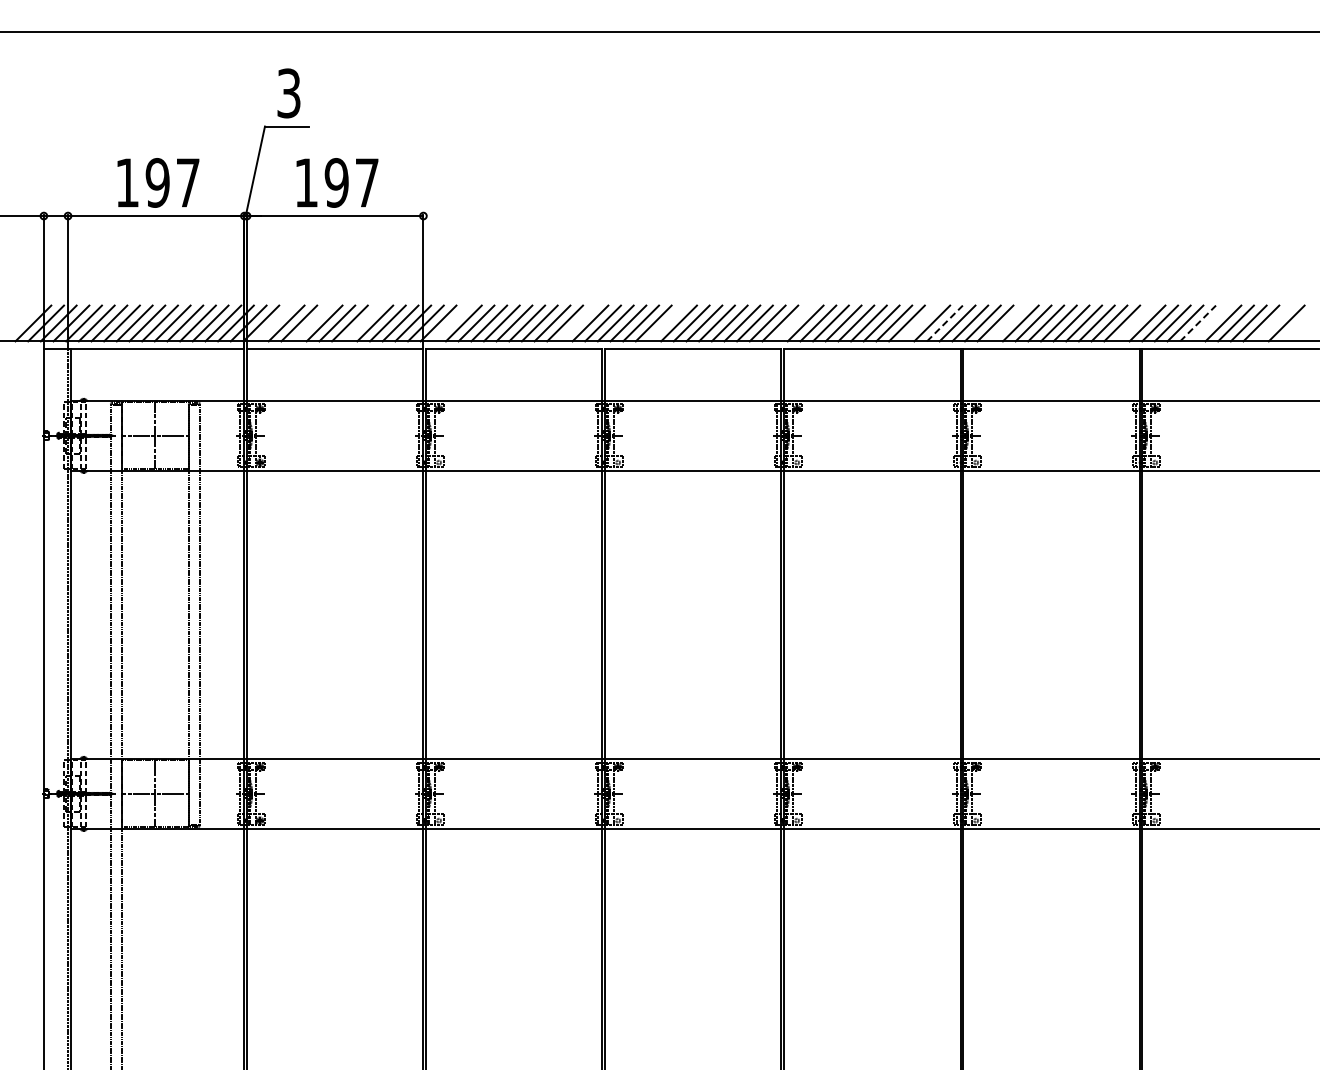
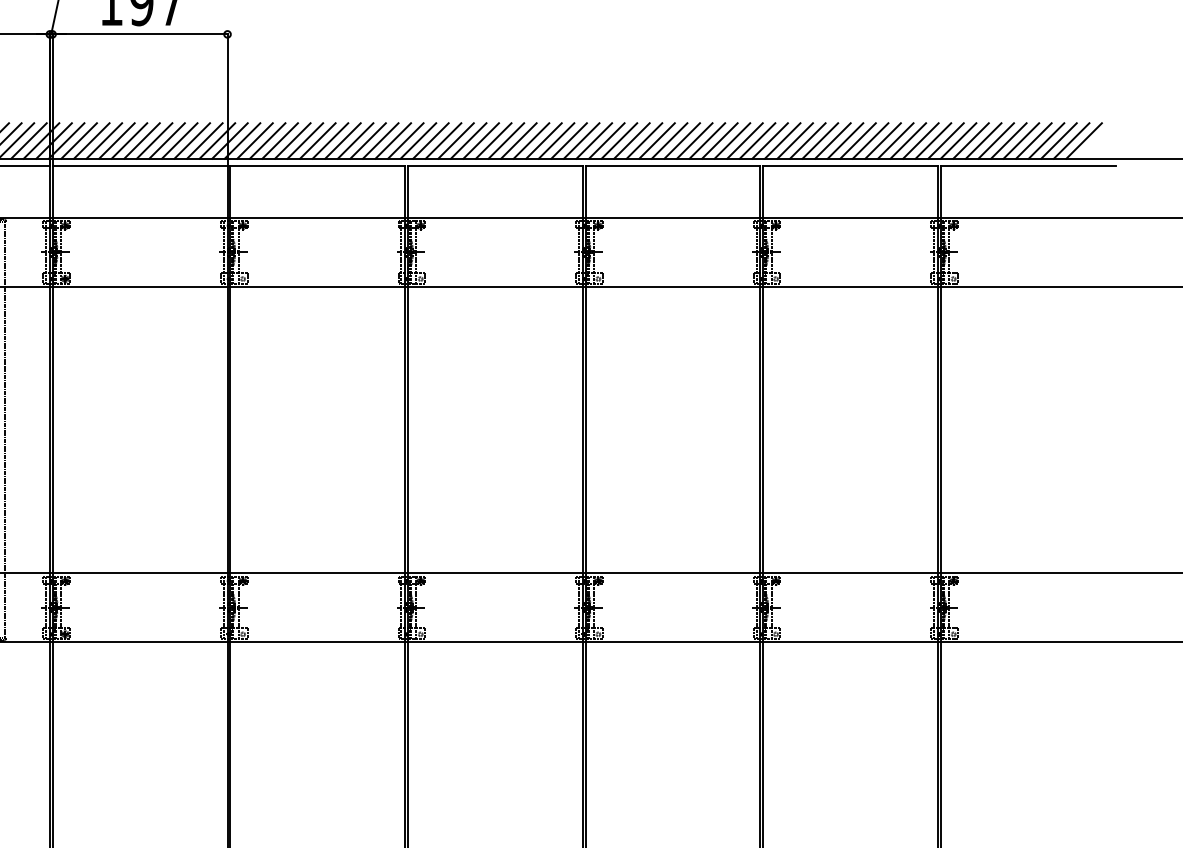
line: (273, 323) -> (78, 141), added
line: (311, 323) -> (116, 141), added
line: (362, 323) -> (167, 141), added
line: (451, 323) -> (255, 141), added
line: (577, 323) -> (380, 141), added
line: (666, 323) -> (468, 141), added
line: (792, 323) -> (593, 141), added
line: (919, 323) -> (719, 141), added
line: (945, 323) -> (745, 141), dashed -> solid
line: (1008, 323) -> (808, 141), added
line: (1134, 323) -> (933, 141), added
line: (1198, 323) -> (996, 141), dashed -> solid
line: (1210, 323) -> (1008, 141), added
line: (1273, 323) -> (1071, 141), added

